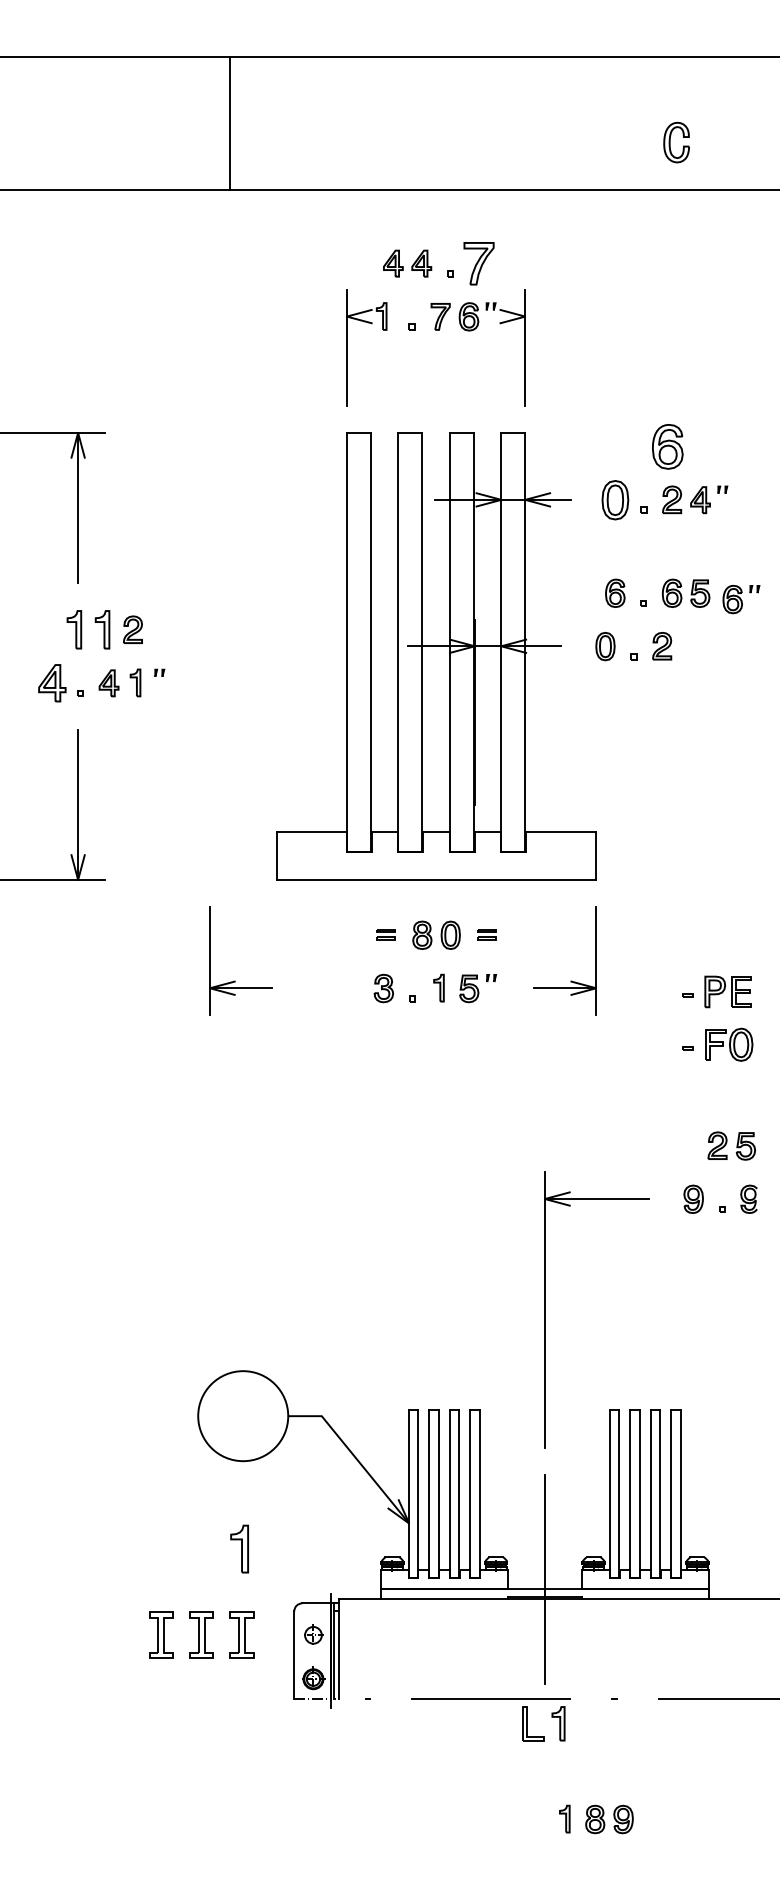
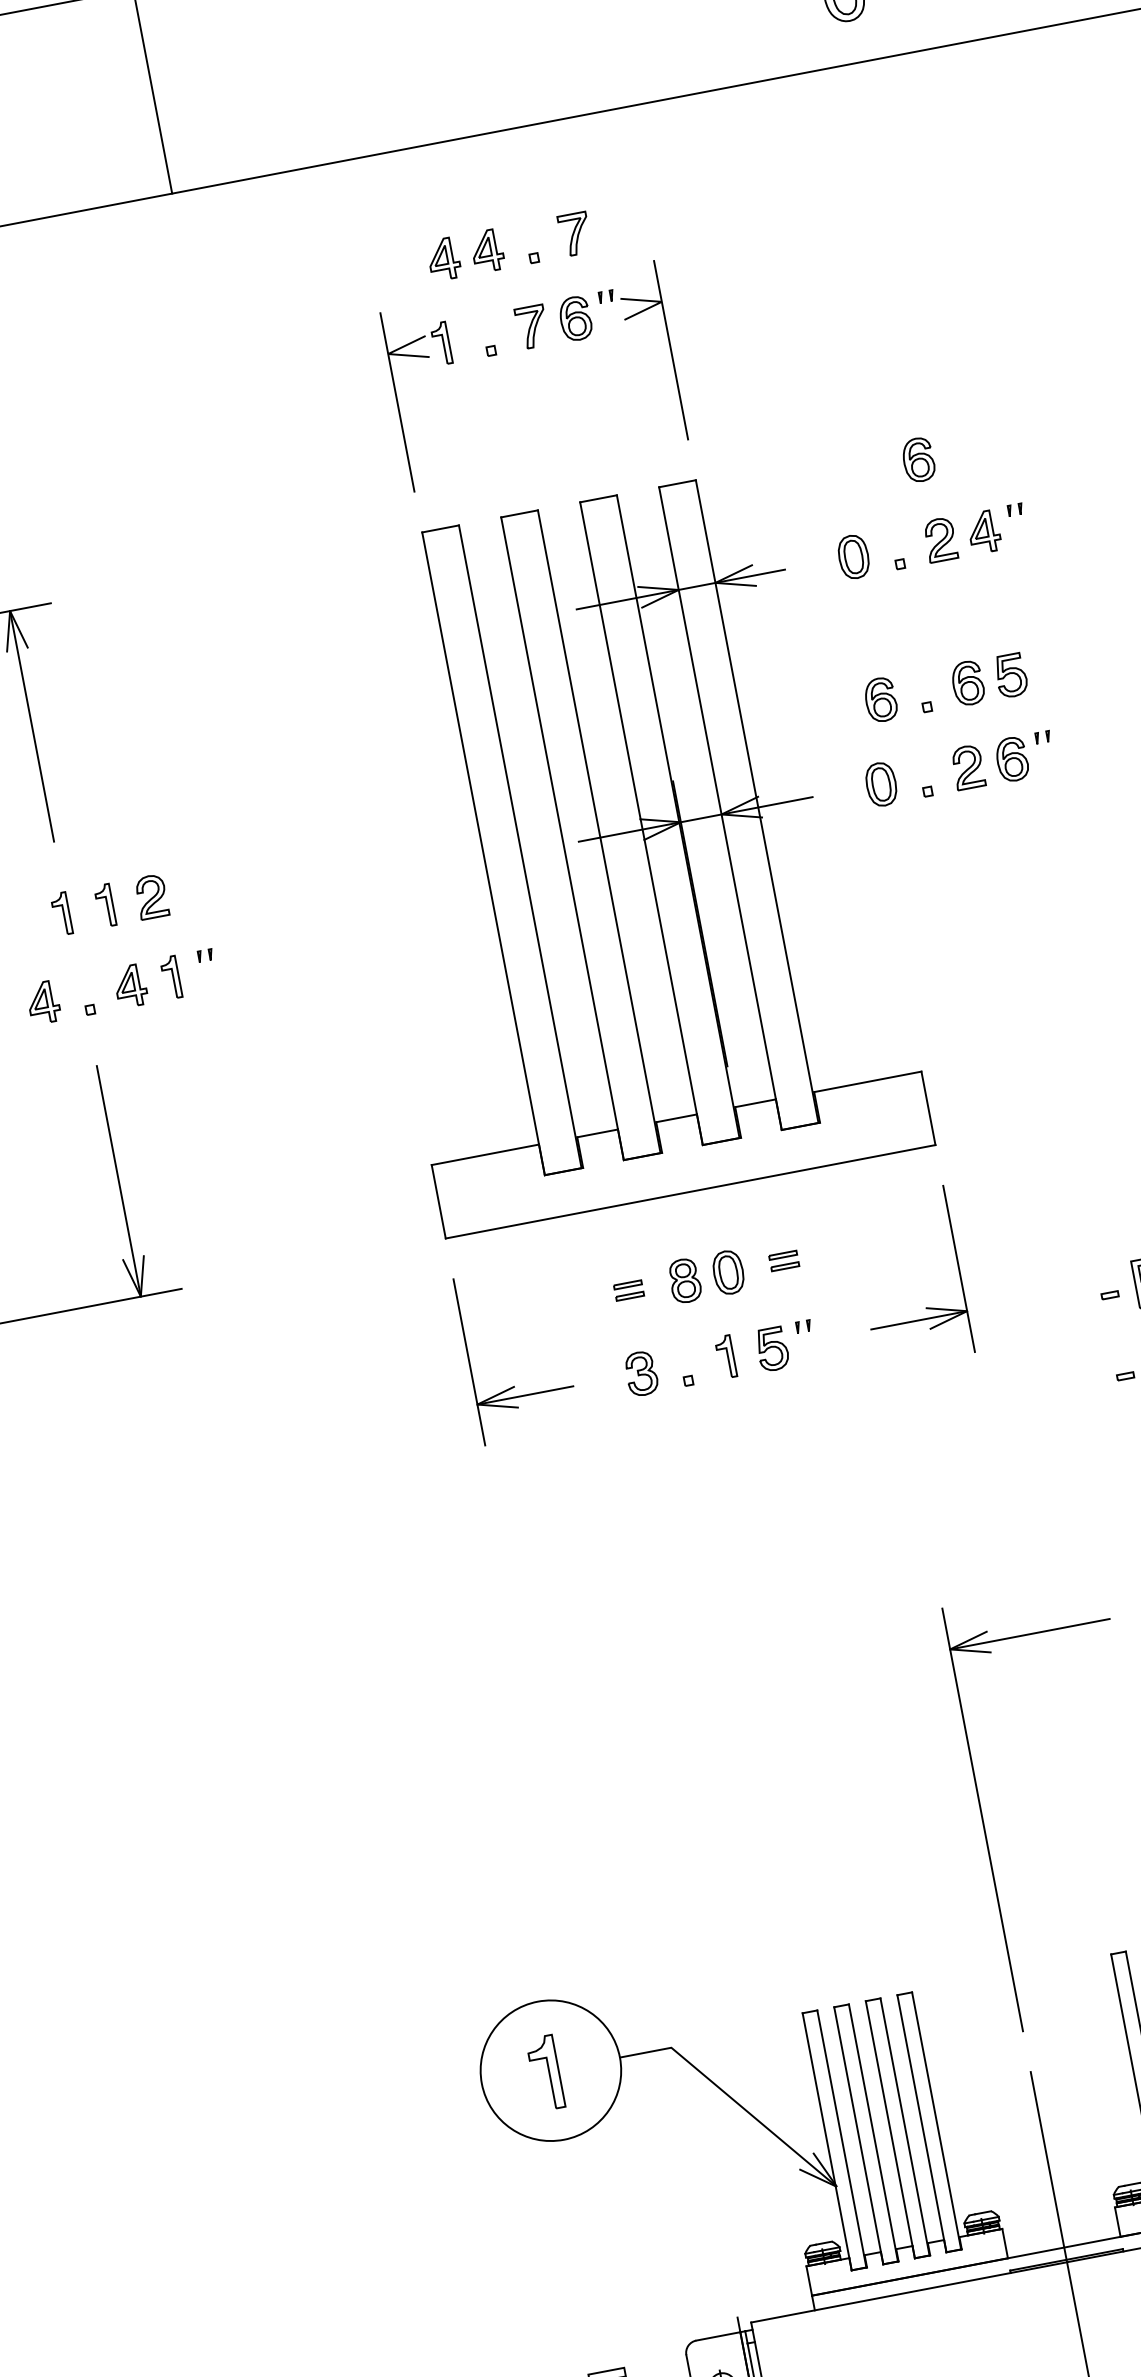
part: (478, 263) -> (574, 234), size x0.62
part: (667, 446) -> (917, 459), size x0.62
part: (615, 499) -> (853, 555), size x0.71
part: (741, 599) -> (1025, 756), moved
part: (73, 629) -> (60, 913), size x0.71
part: (102, 629) -> (104, 905), size x0.71
part: (51, 683) -> (42, 1003), size x0.71
part: (235, 980) -> (514, 1385), moved
part: (239, 1548) -> (545, 2072), moved

